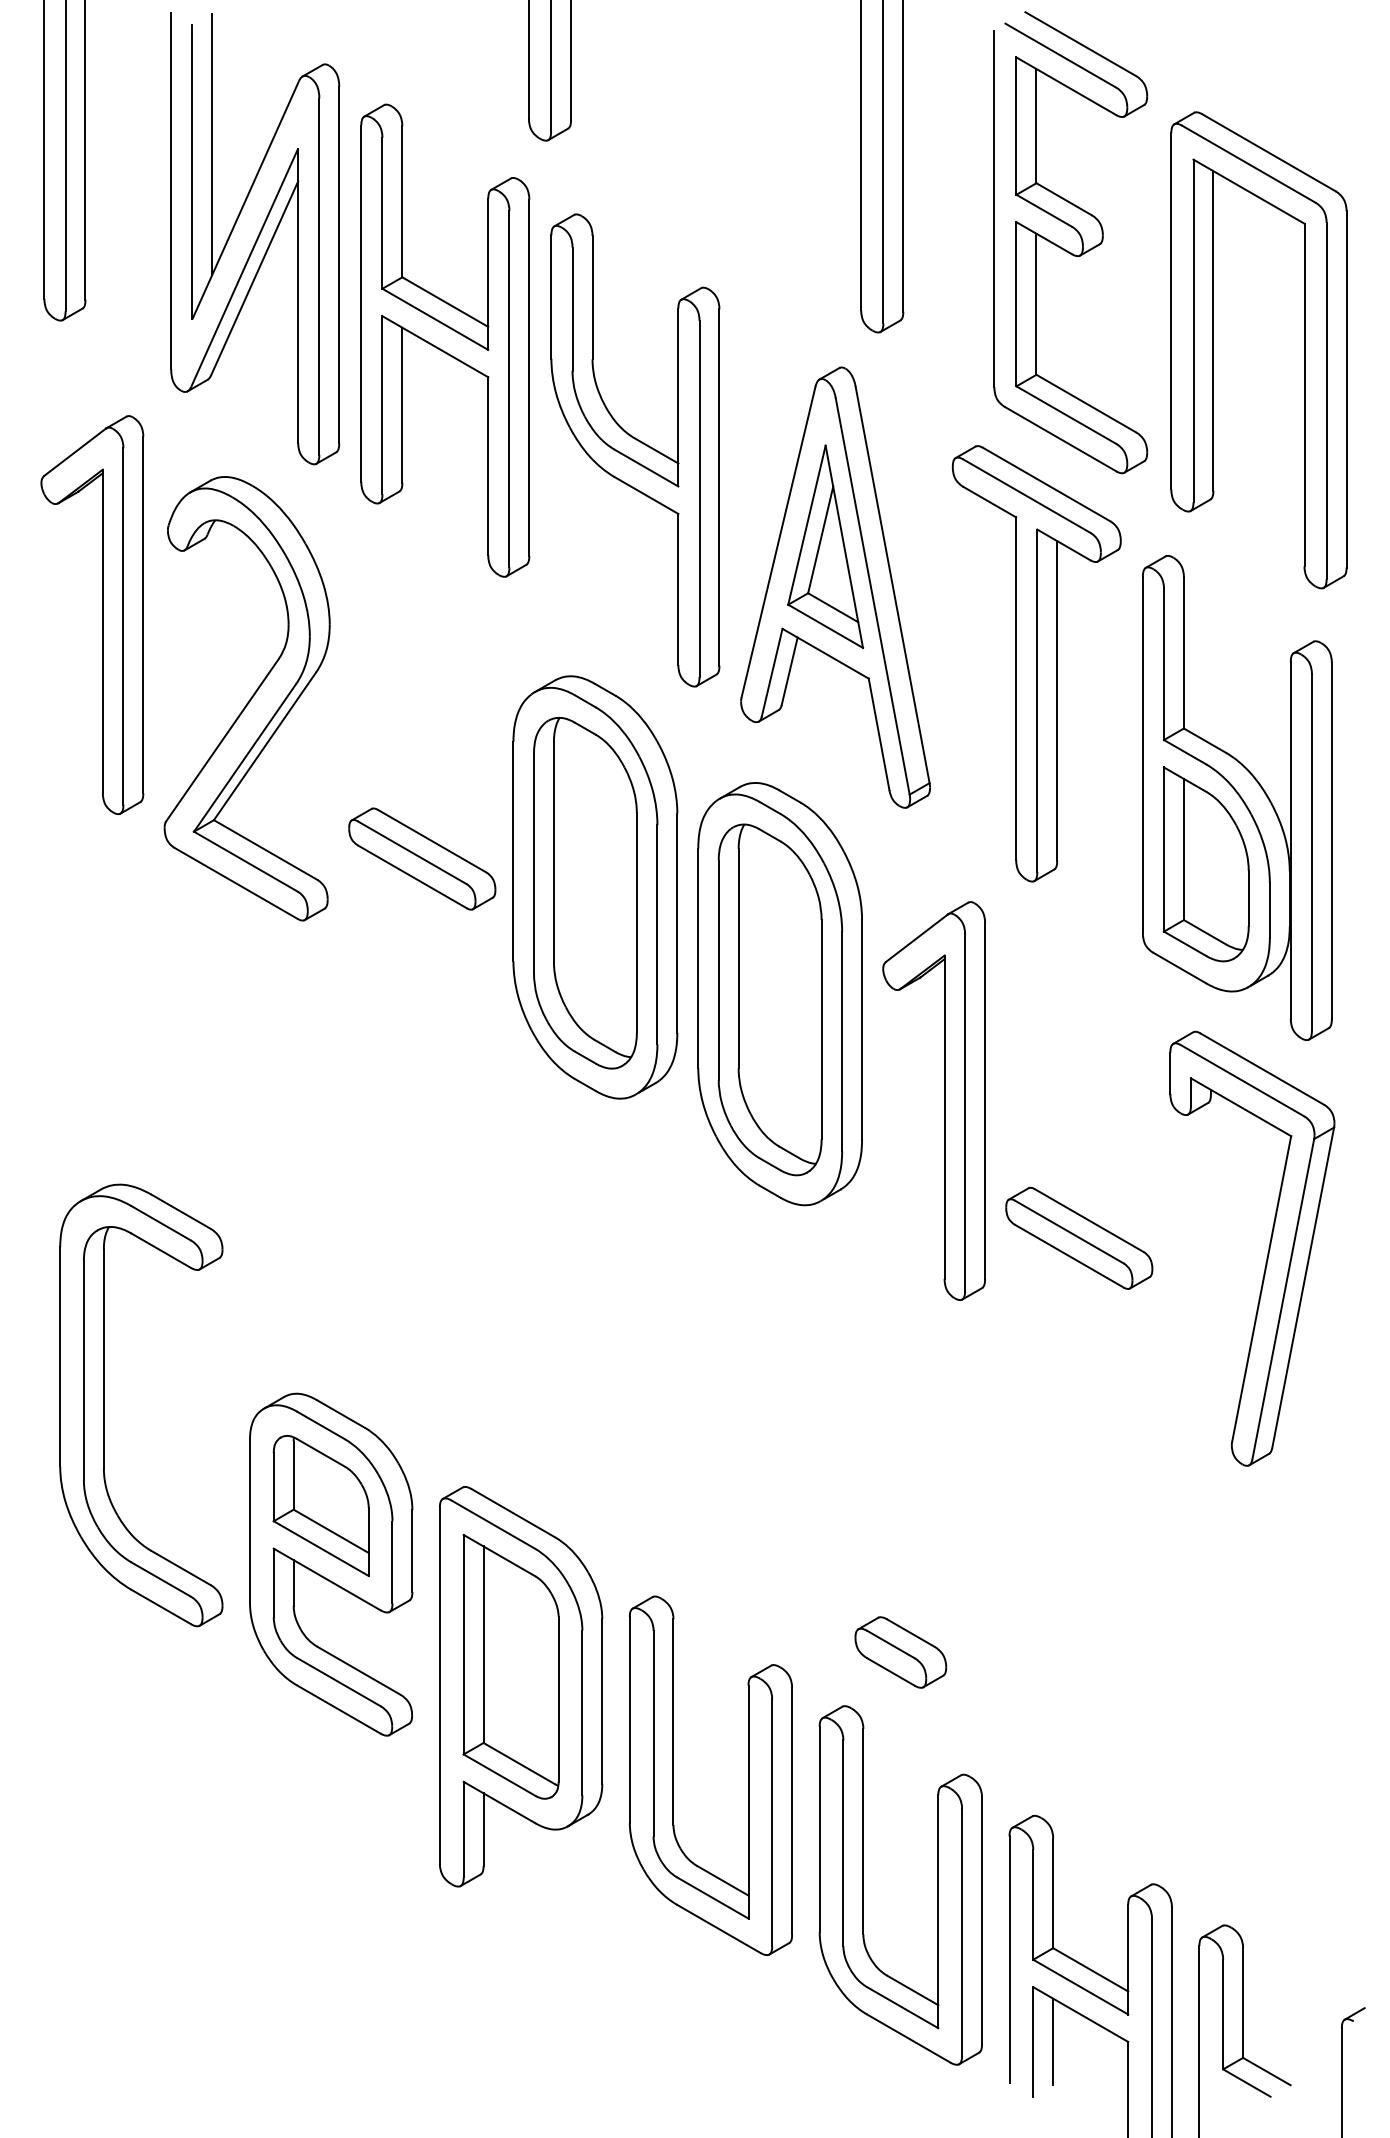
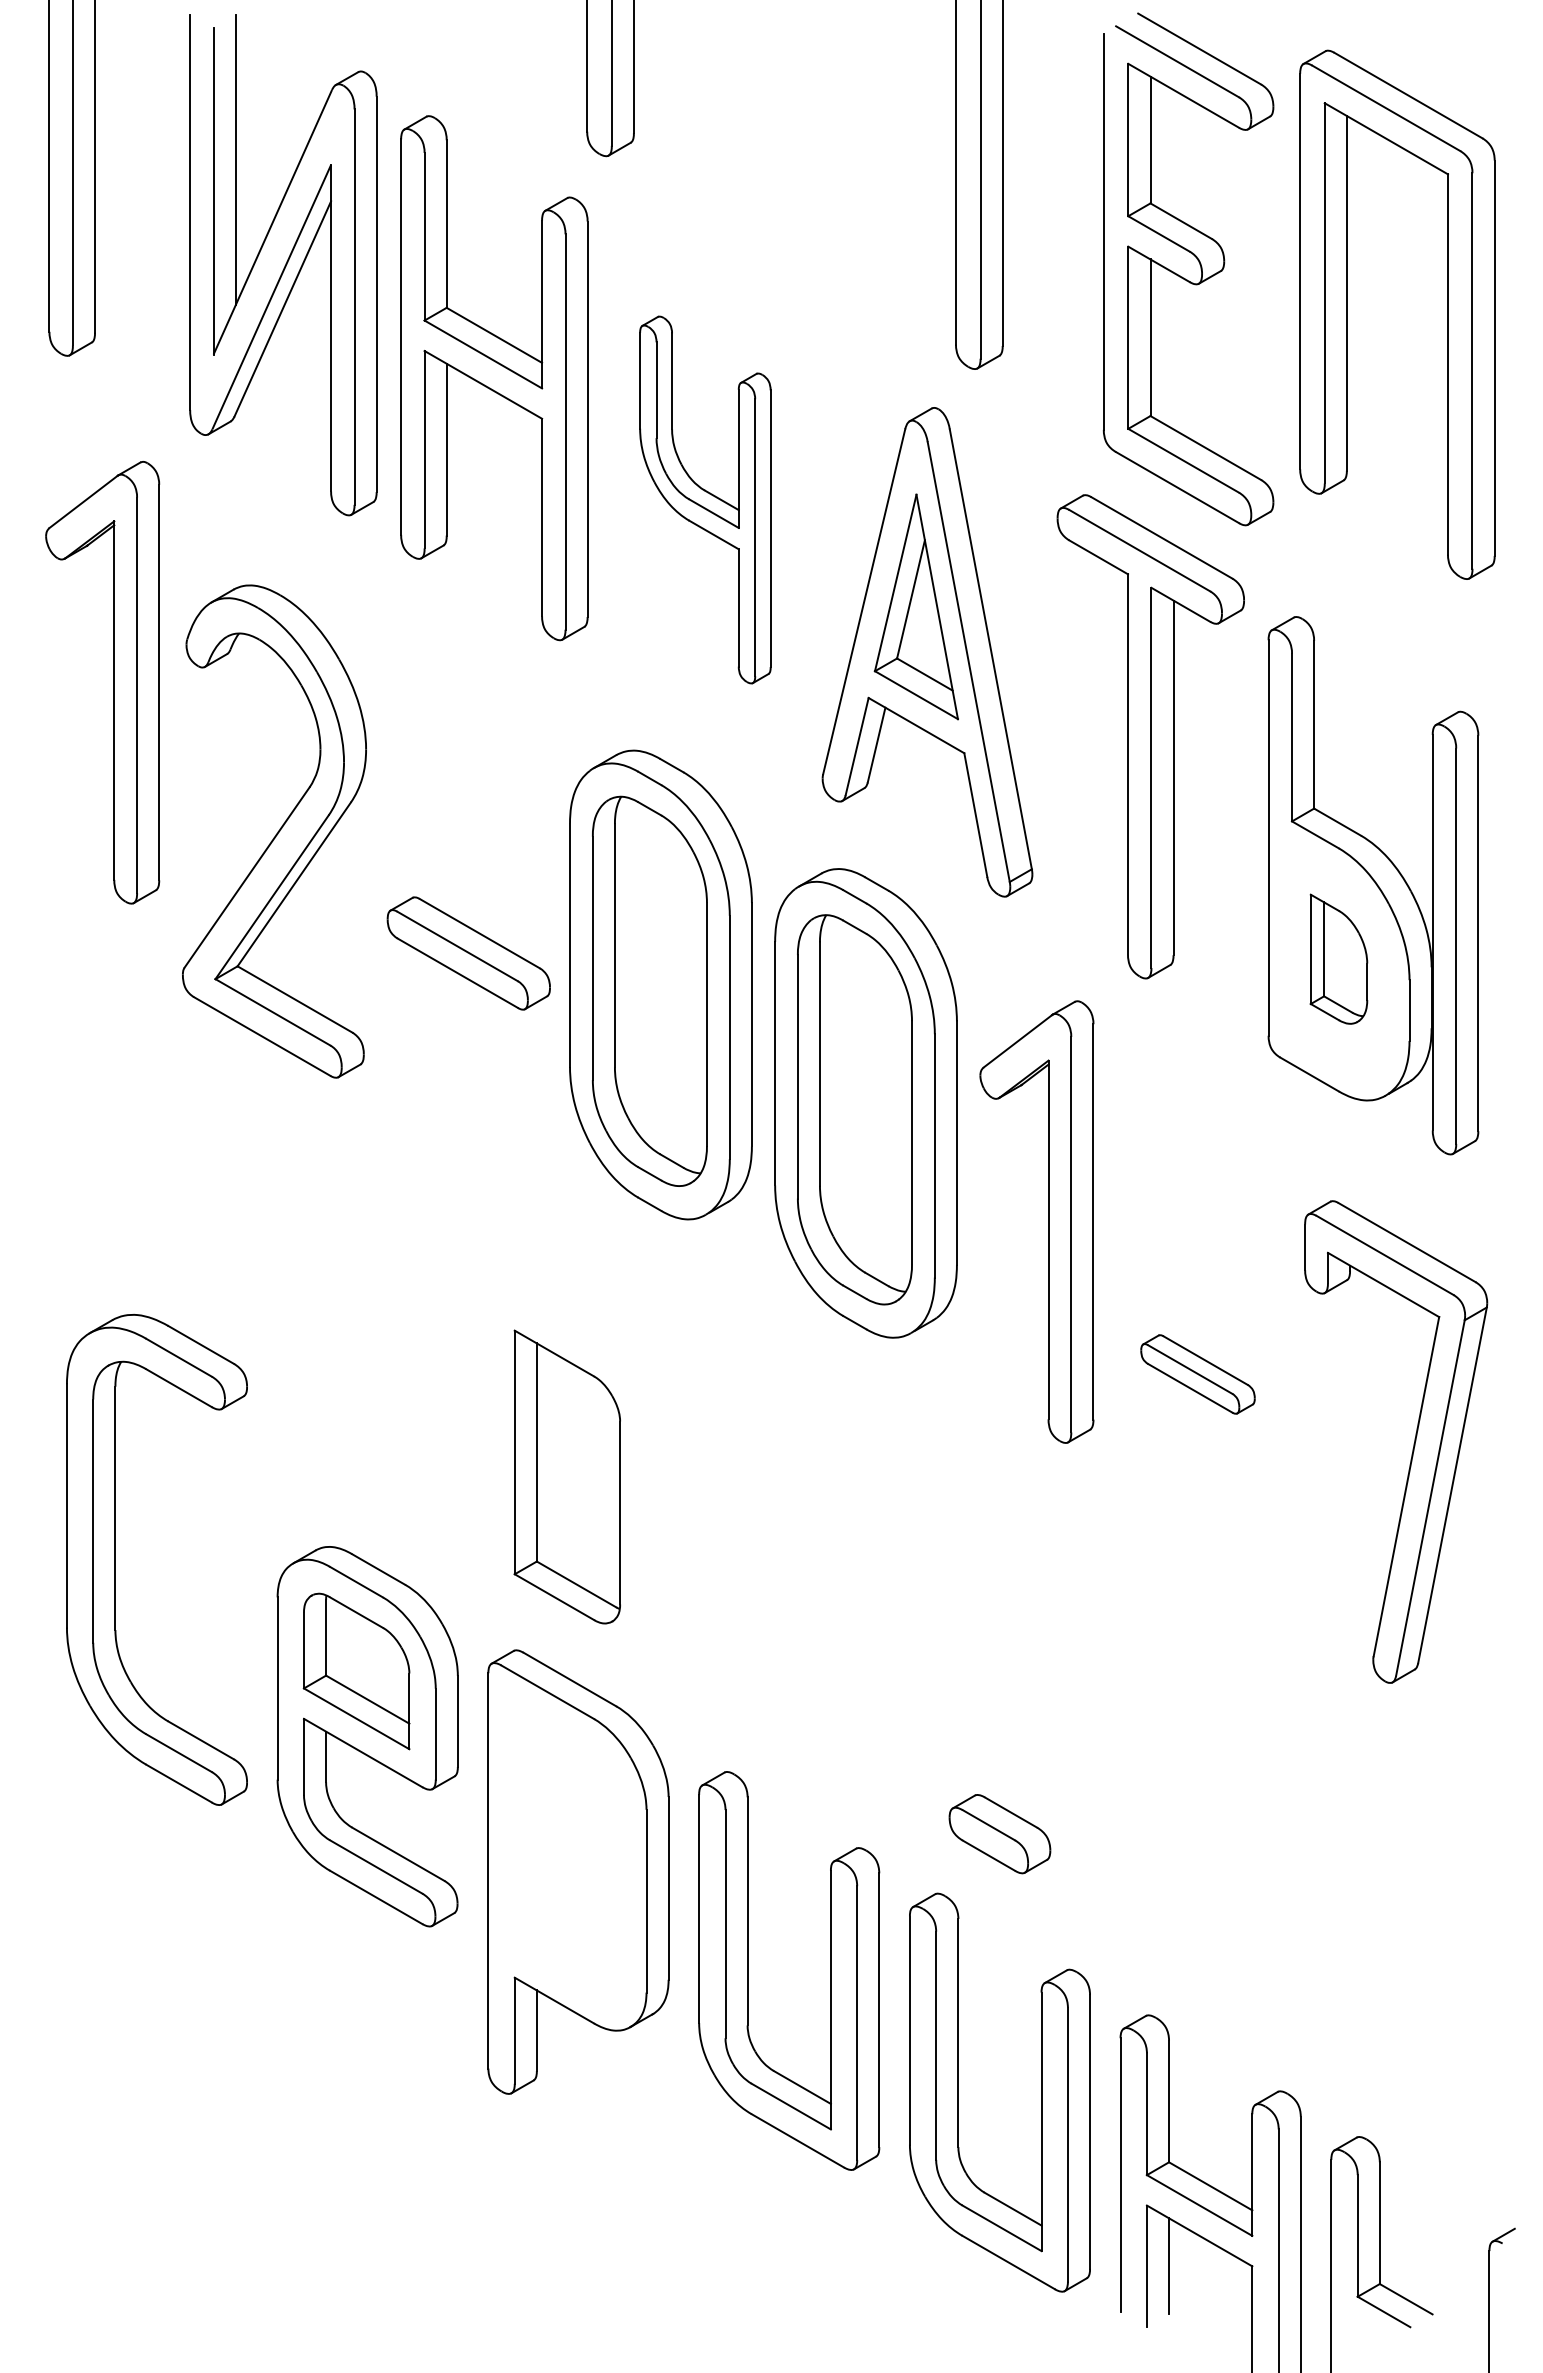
part: (1213, 350) -> (1347, 314), moved
part: (635, 450) -> (705, 499), size x0.7
part: (247, 698) -> (274, 831), moved
part: (1205, 863) -> (1338, 958), size x0.6
part: (1078, 1238) -> (1197, 1374), size x0.7
part: (1268, 1250) -> (1413, 1443), moved
part: (510, 1666) -> (566, 1476), moved

